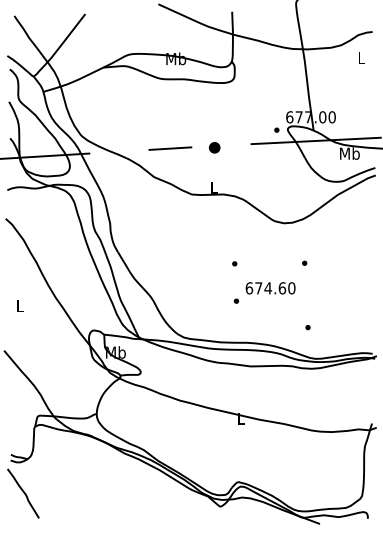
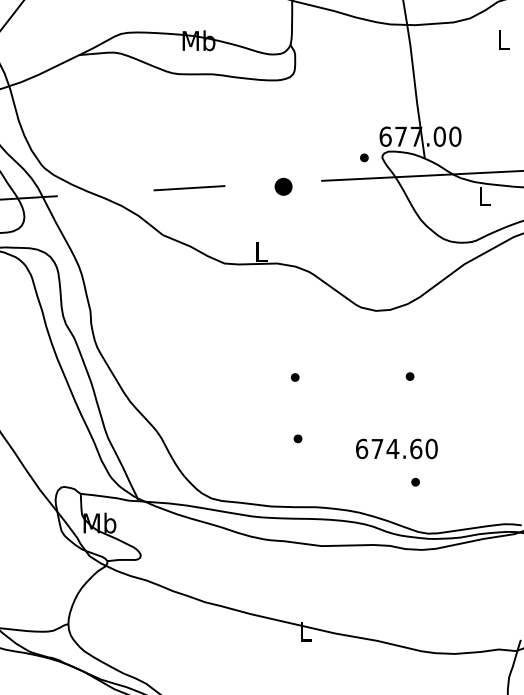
part: (214, 147) -> (283, 186), moved
text: (349, 153) -> (483, 196), Mb -> L
text: (270, 288) -> (396, 449), moved

